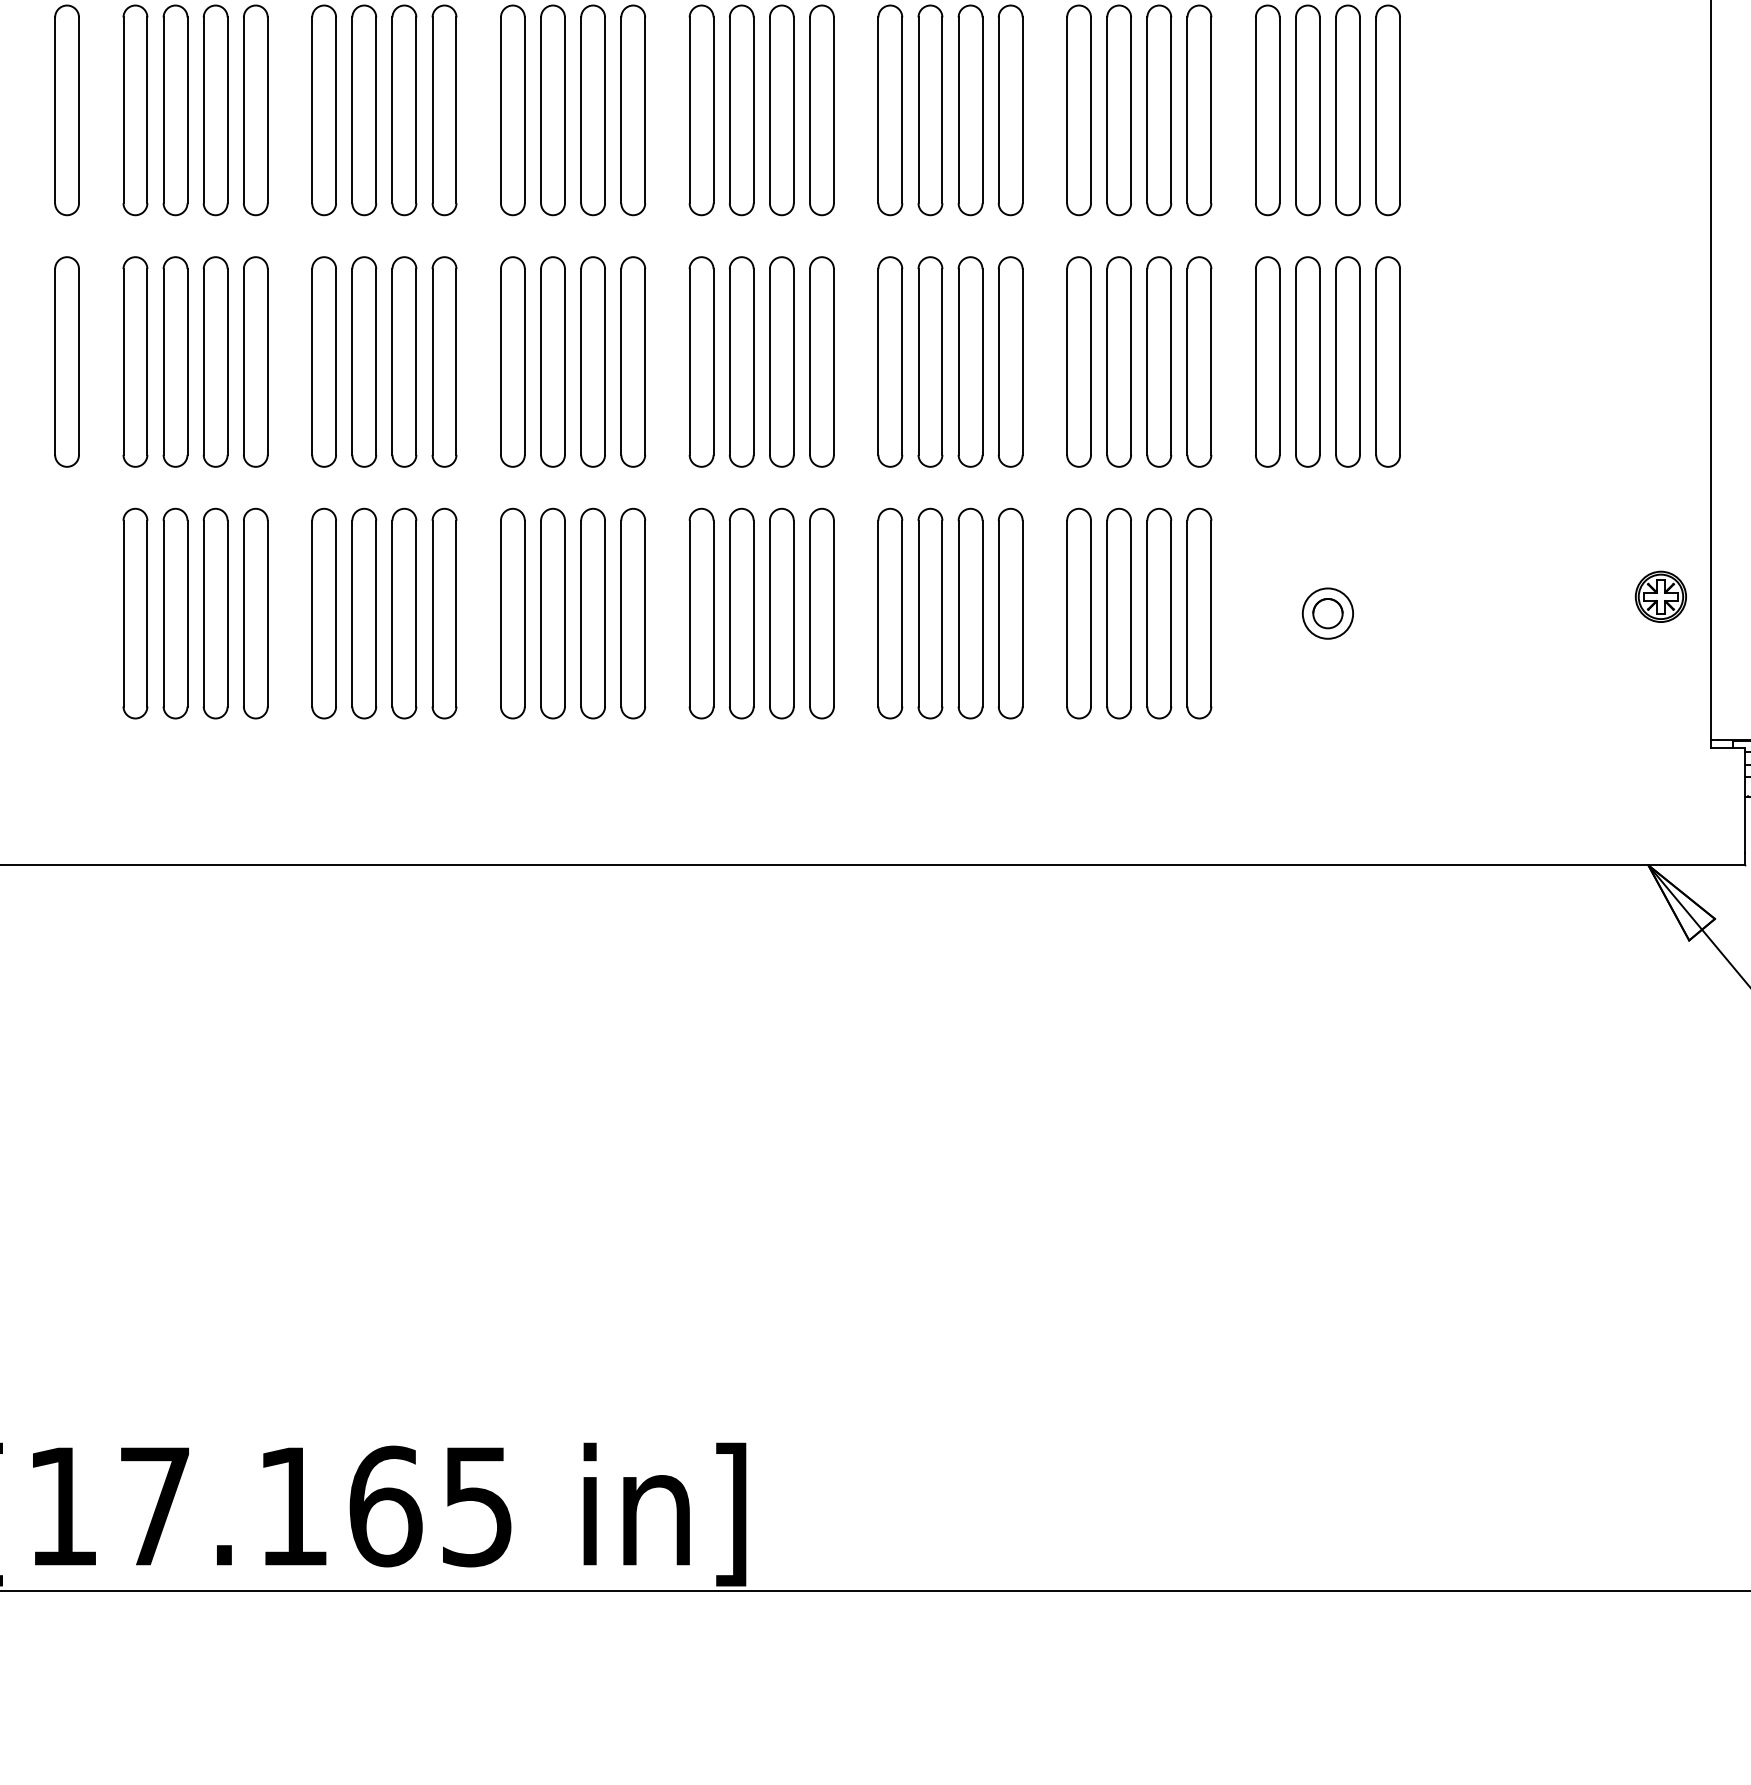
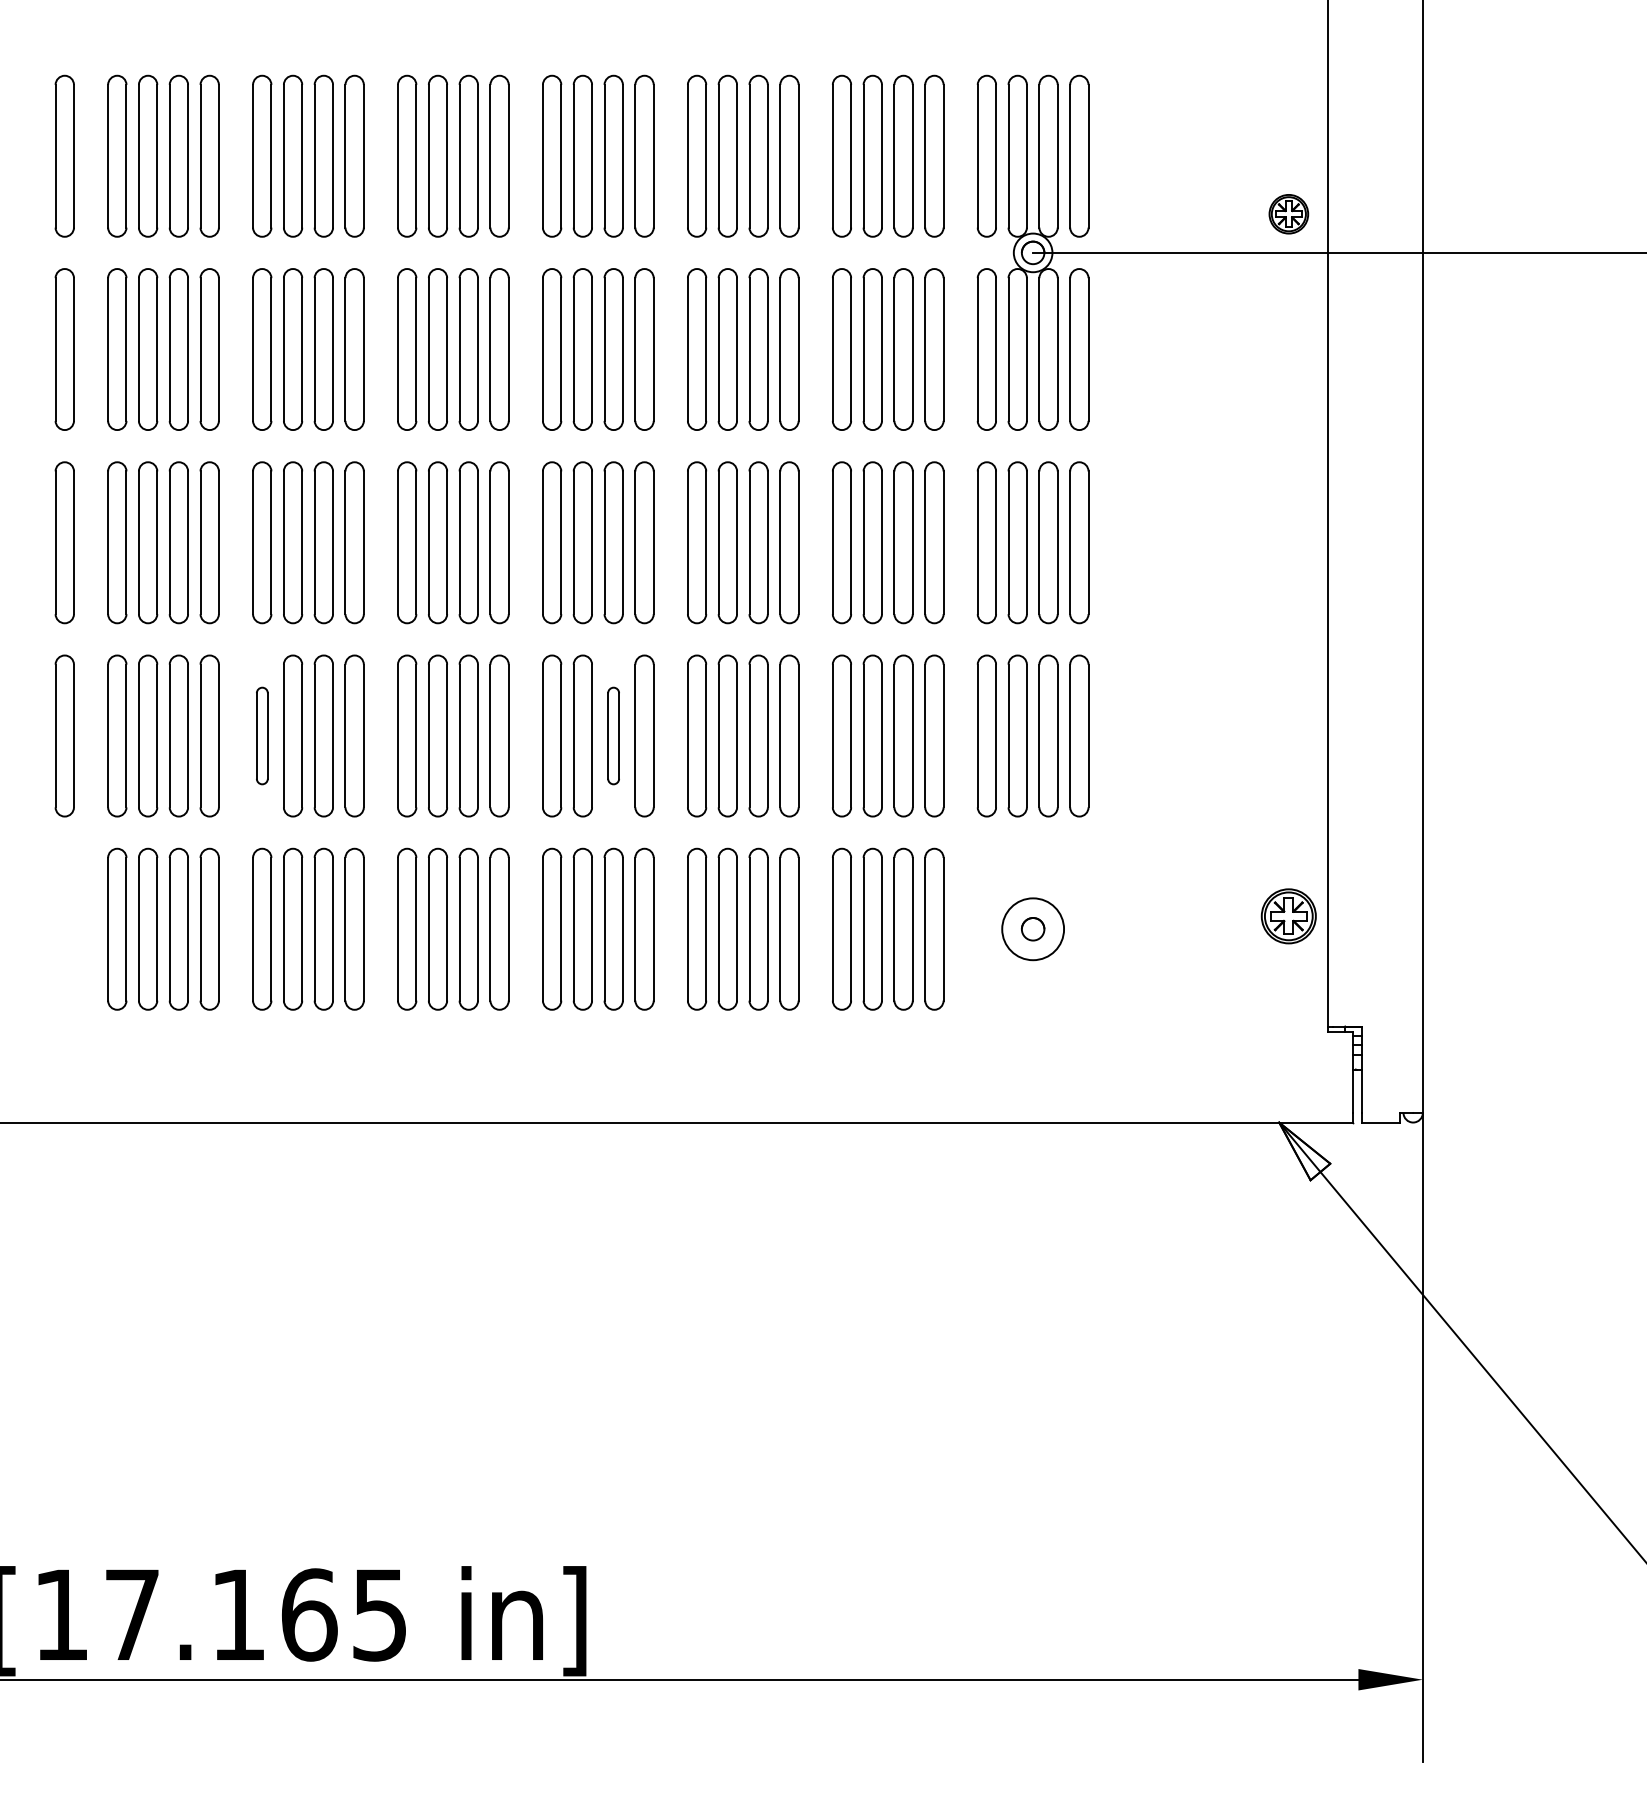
part: (324, 361) -> (262, 735), size x0.6
part: (781, 361) -> (613, 735), size x0.6
part: (1660, 597) -> (1288, 916), size x1.4
circle: (1327, 612) -> (1032, 928), size x1.6

